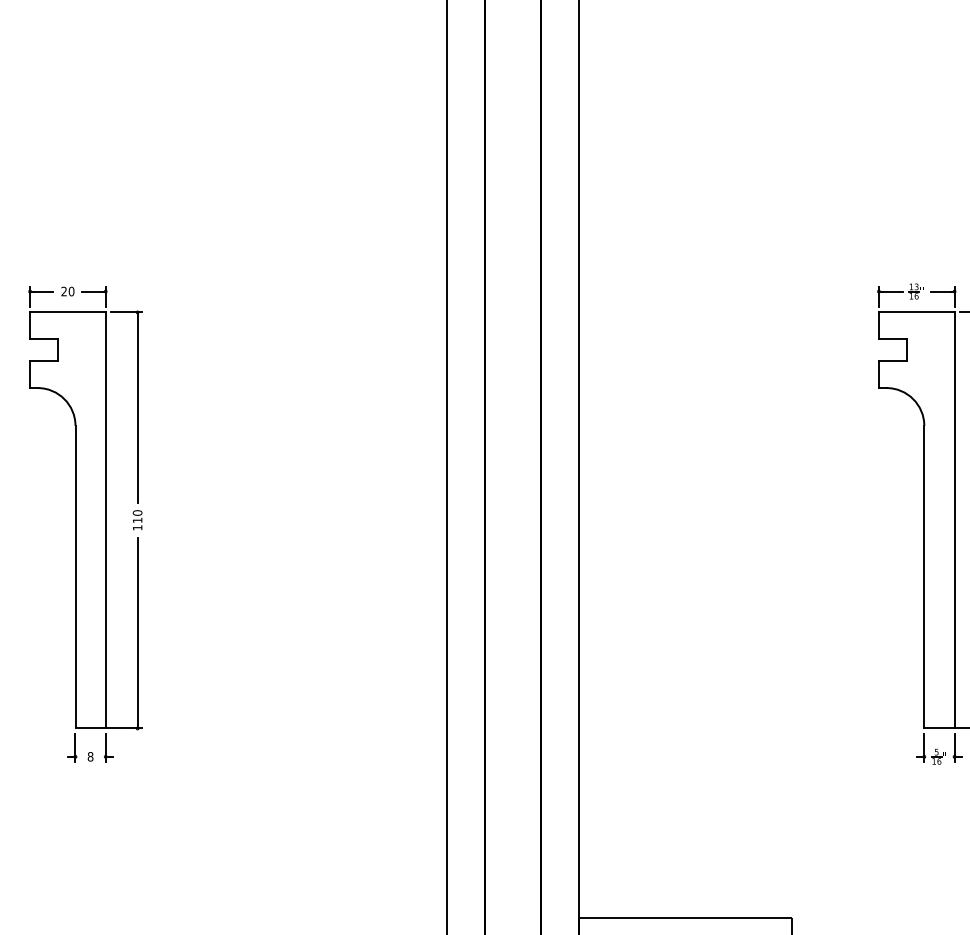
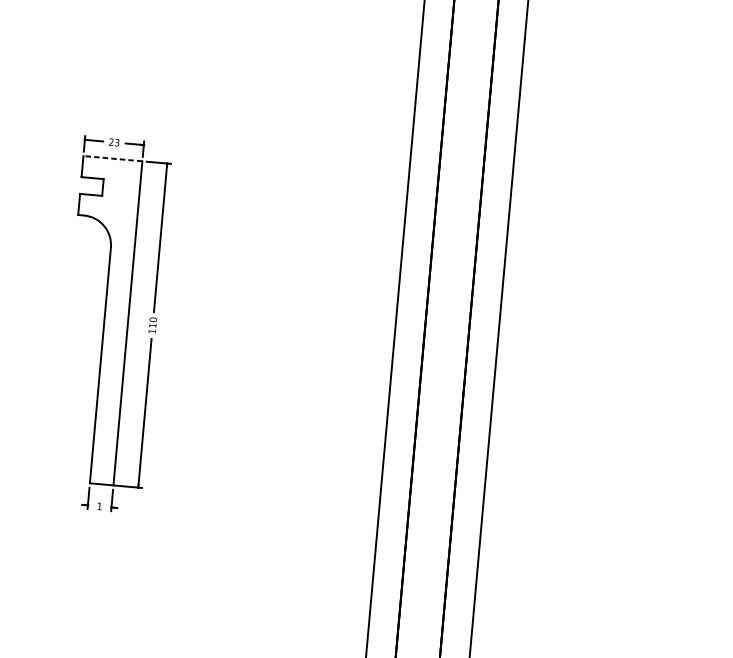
text: (71, 291) -> (117, 142), 20 -> 23
line: (67, 312) -> (112, 158), solid -> dashed
text: (90, 756) -> (99, 506), 8 -> 1

